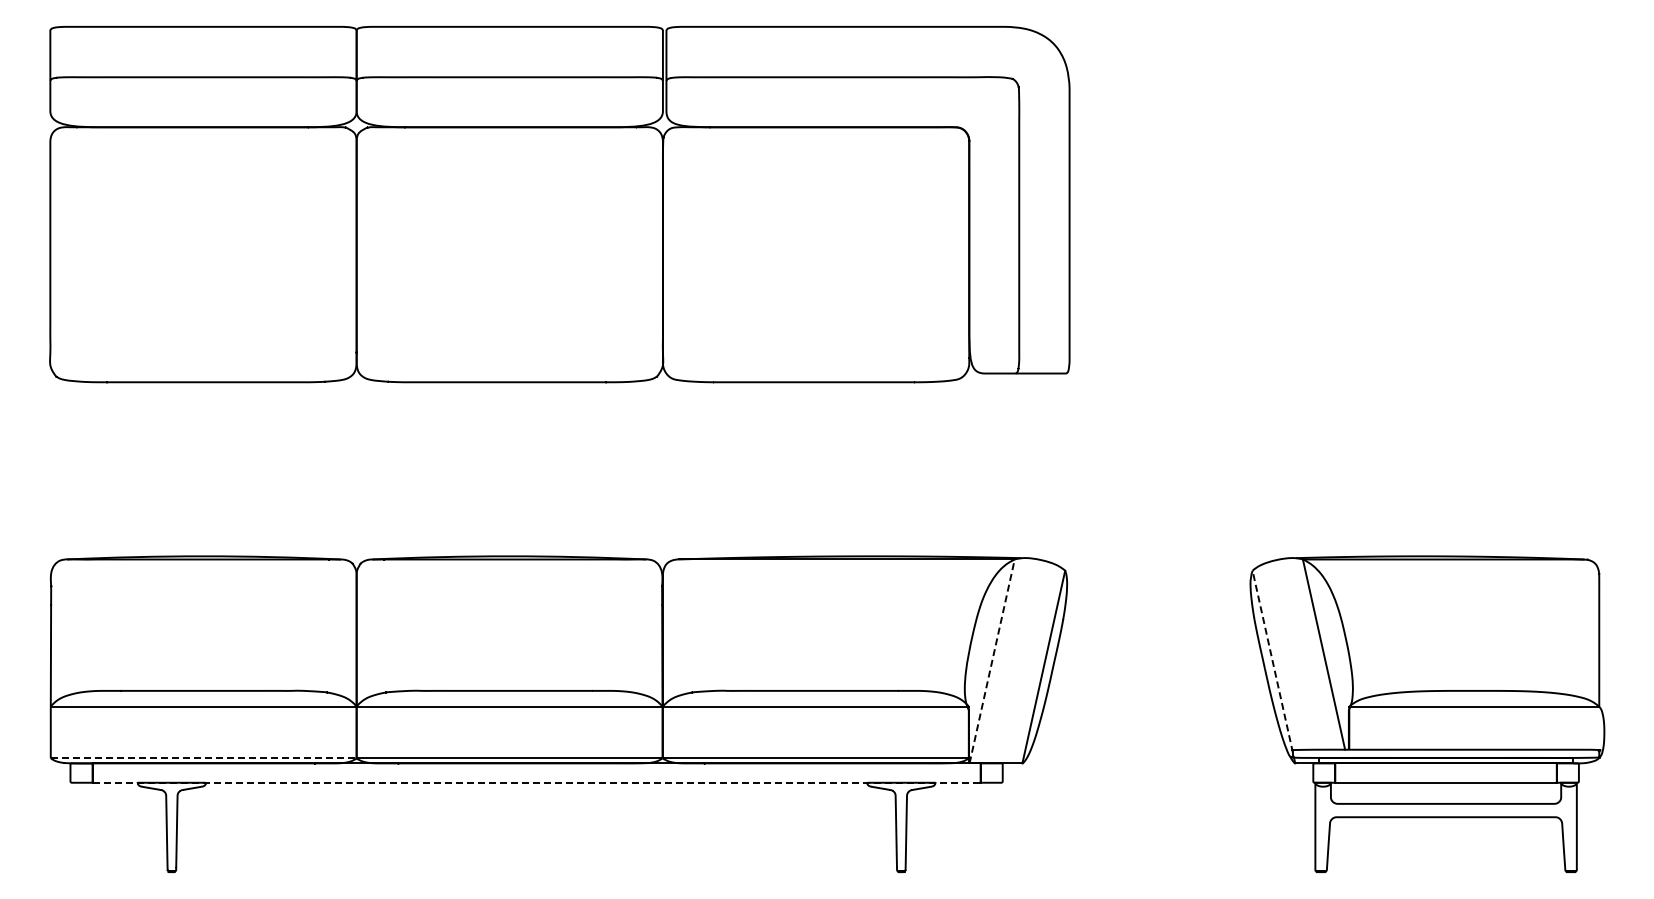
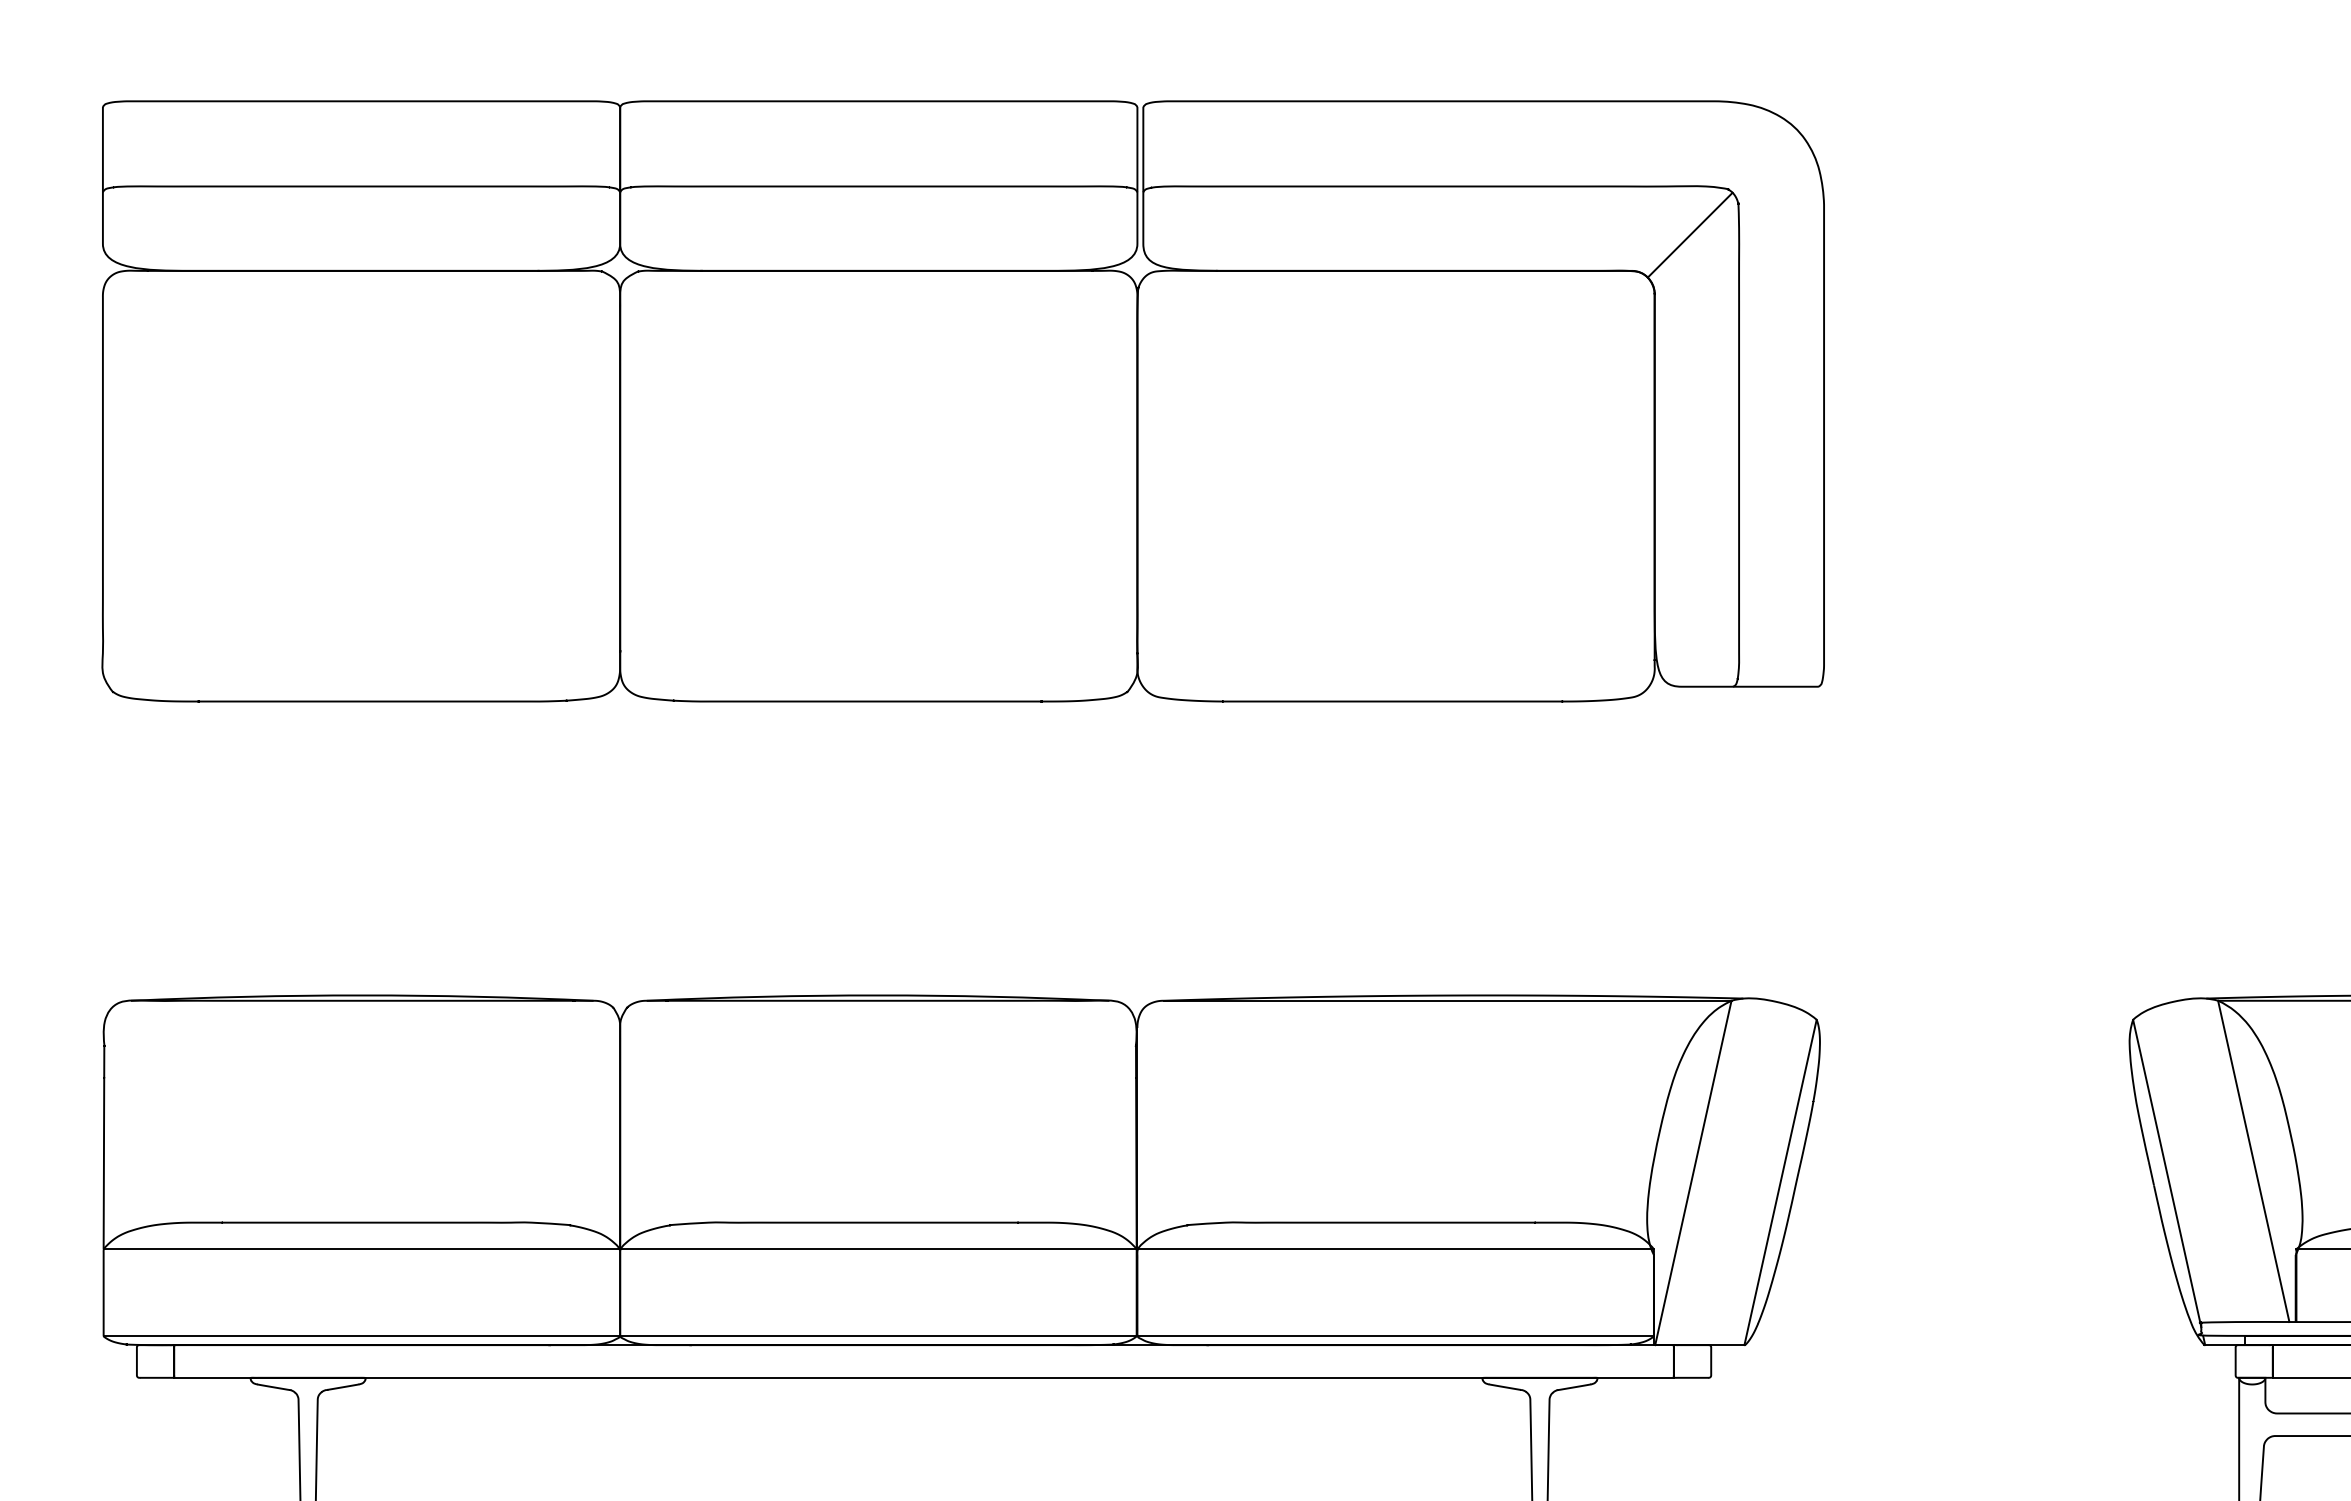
line: (990, 106) -> (1690, 235), added
line: (992, 660) -> (1693, 1171), dashed -> solid
line: (1272, 661) -> (2166, 1173), dashed -> solid
line: (203, 758) -> (361, 1336), dashed -> solid
line: (537, 782) -> (925, 1377), dashed -> solid

